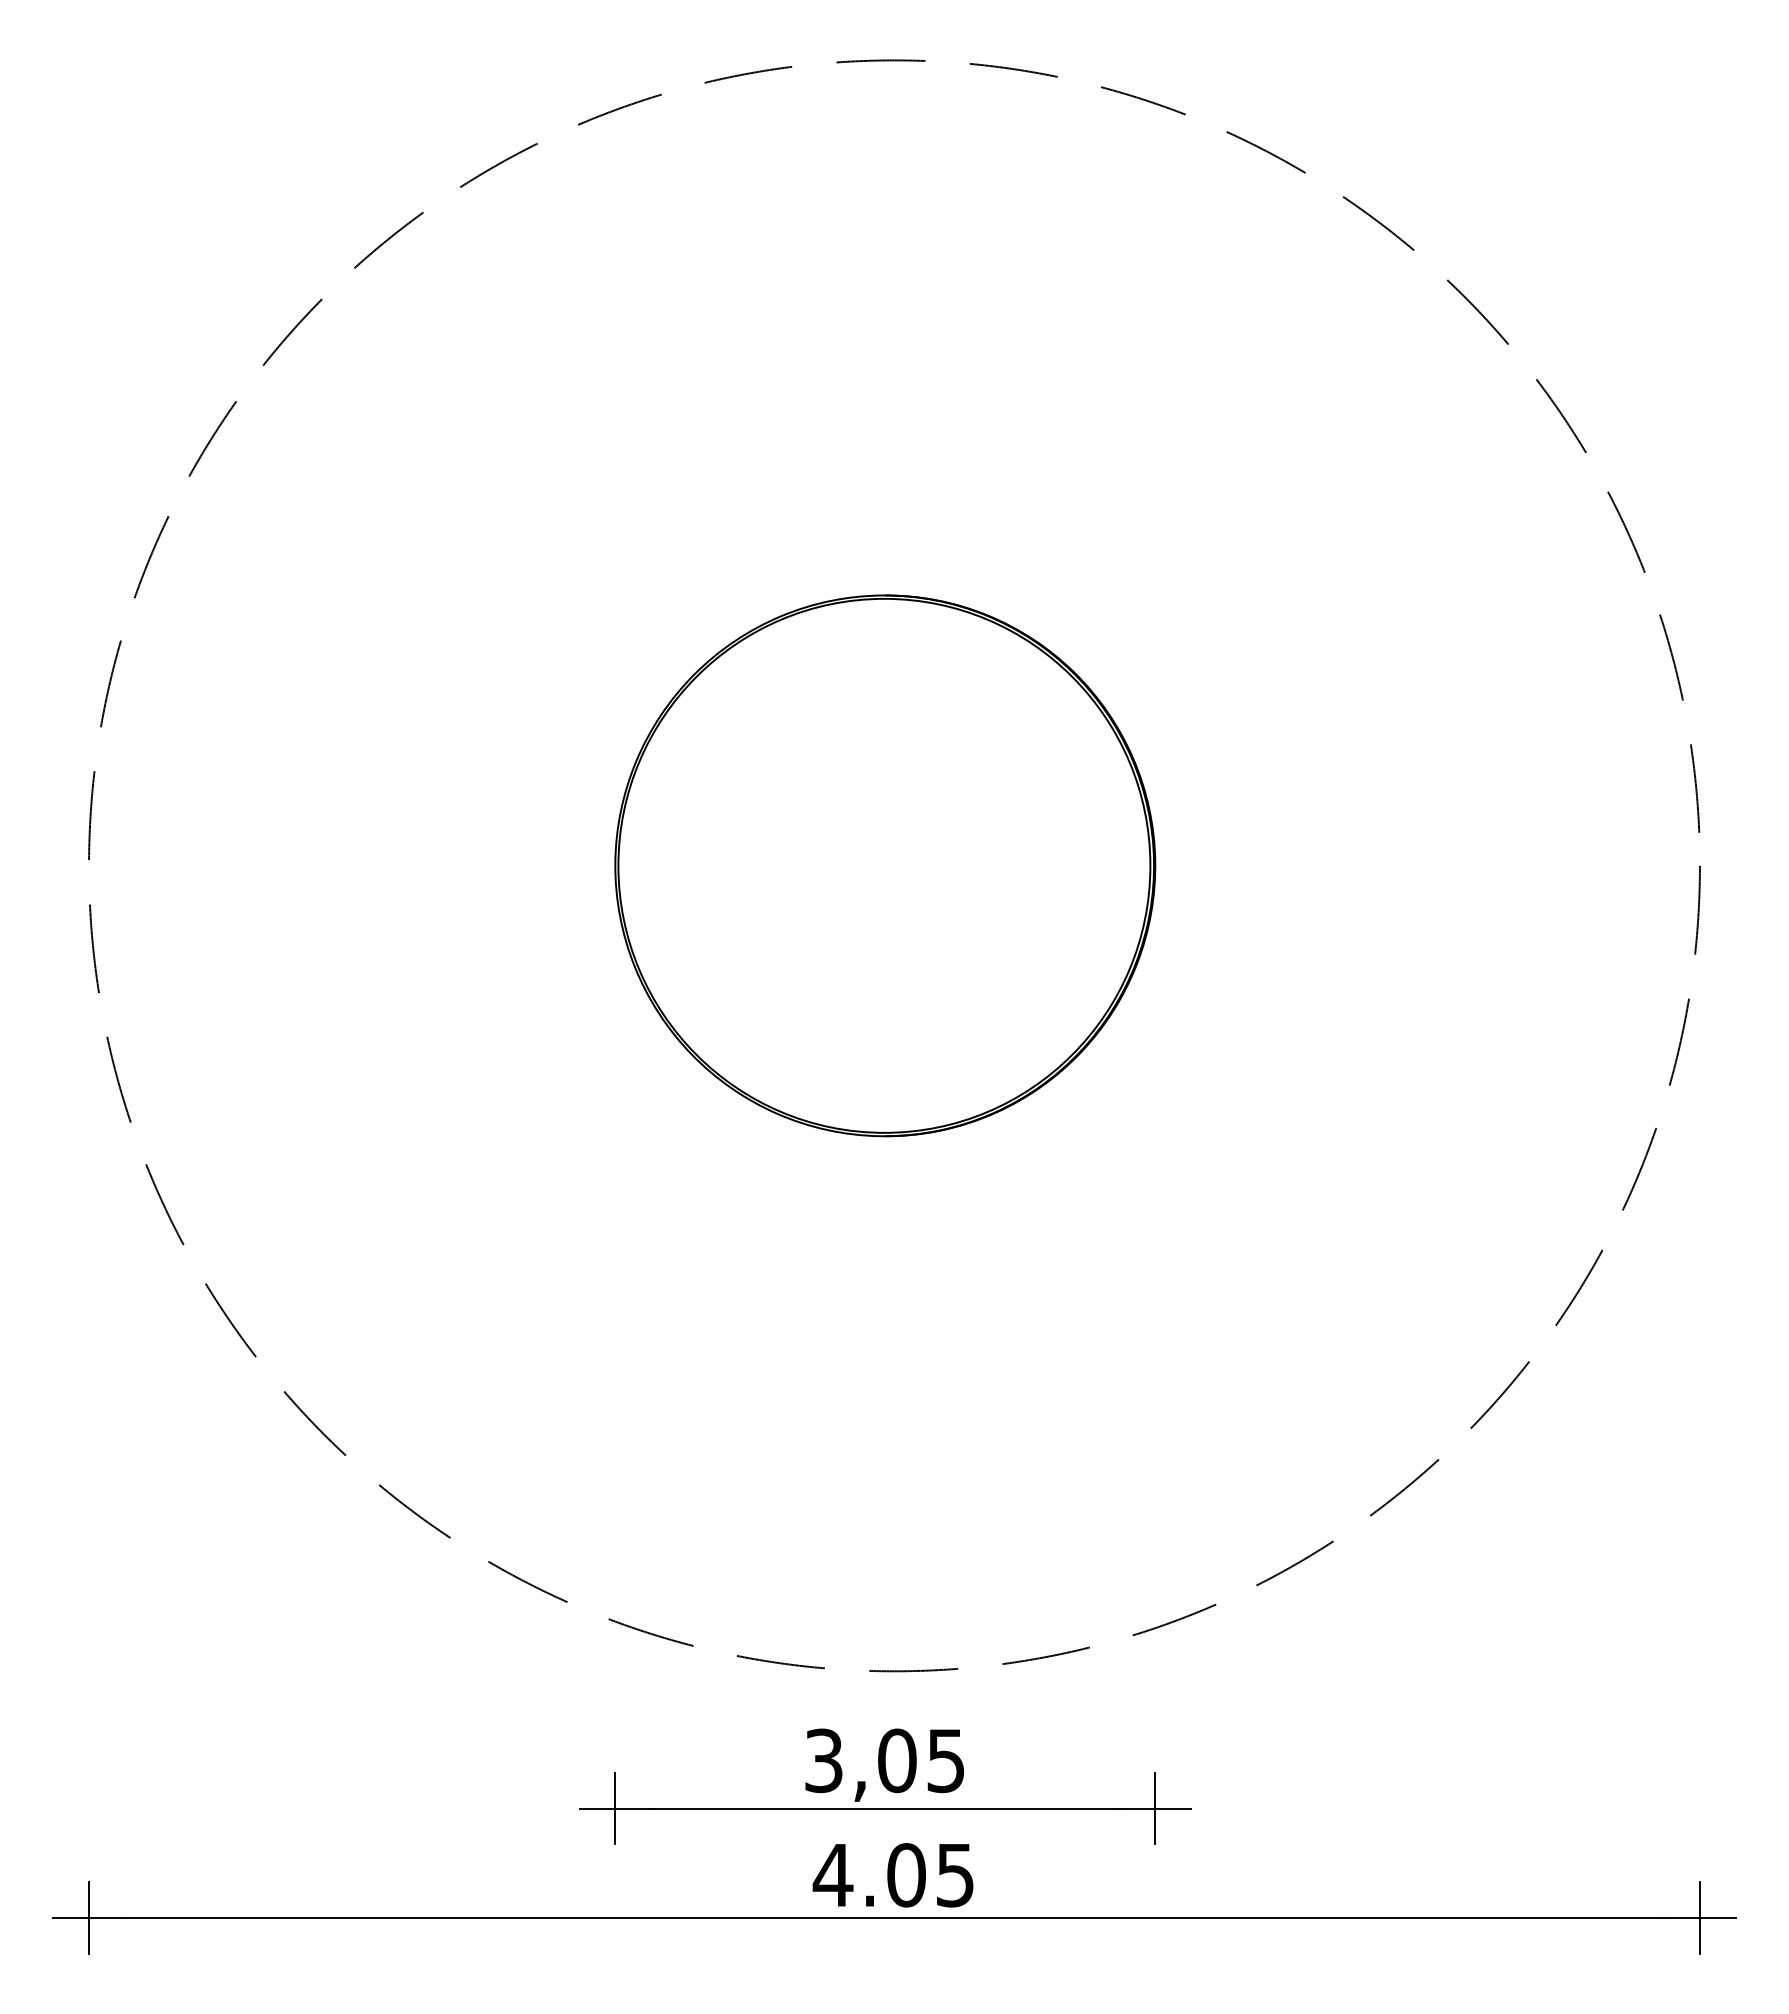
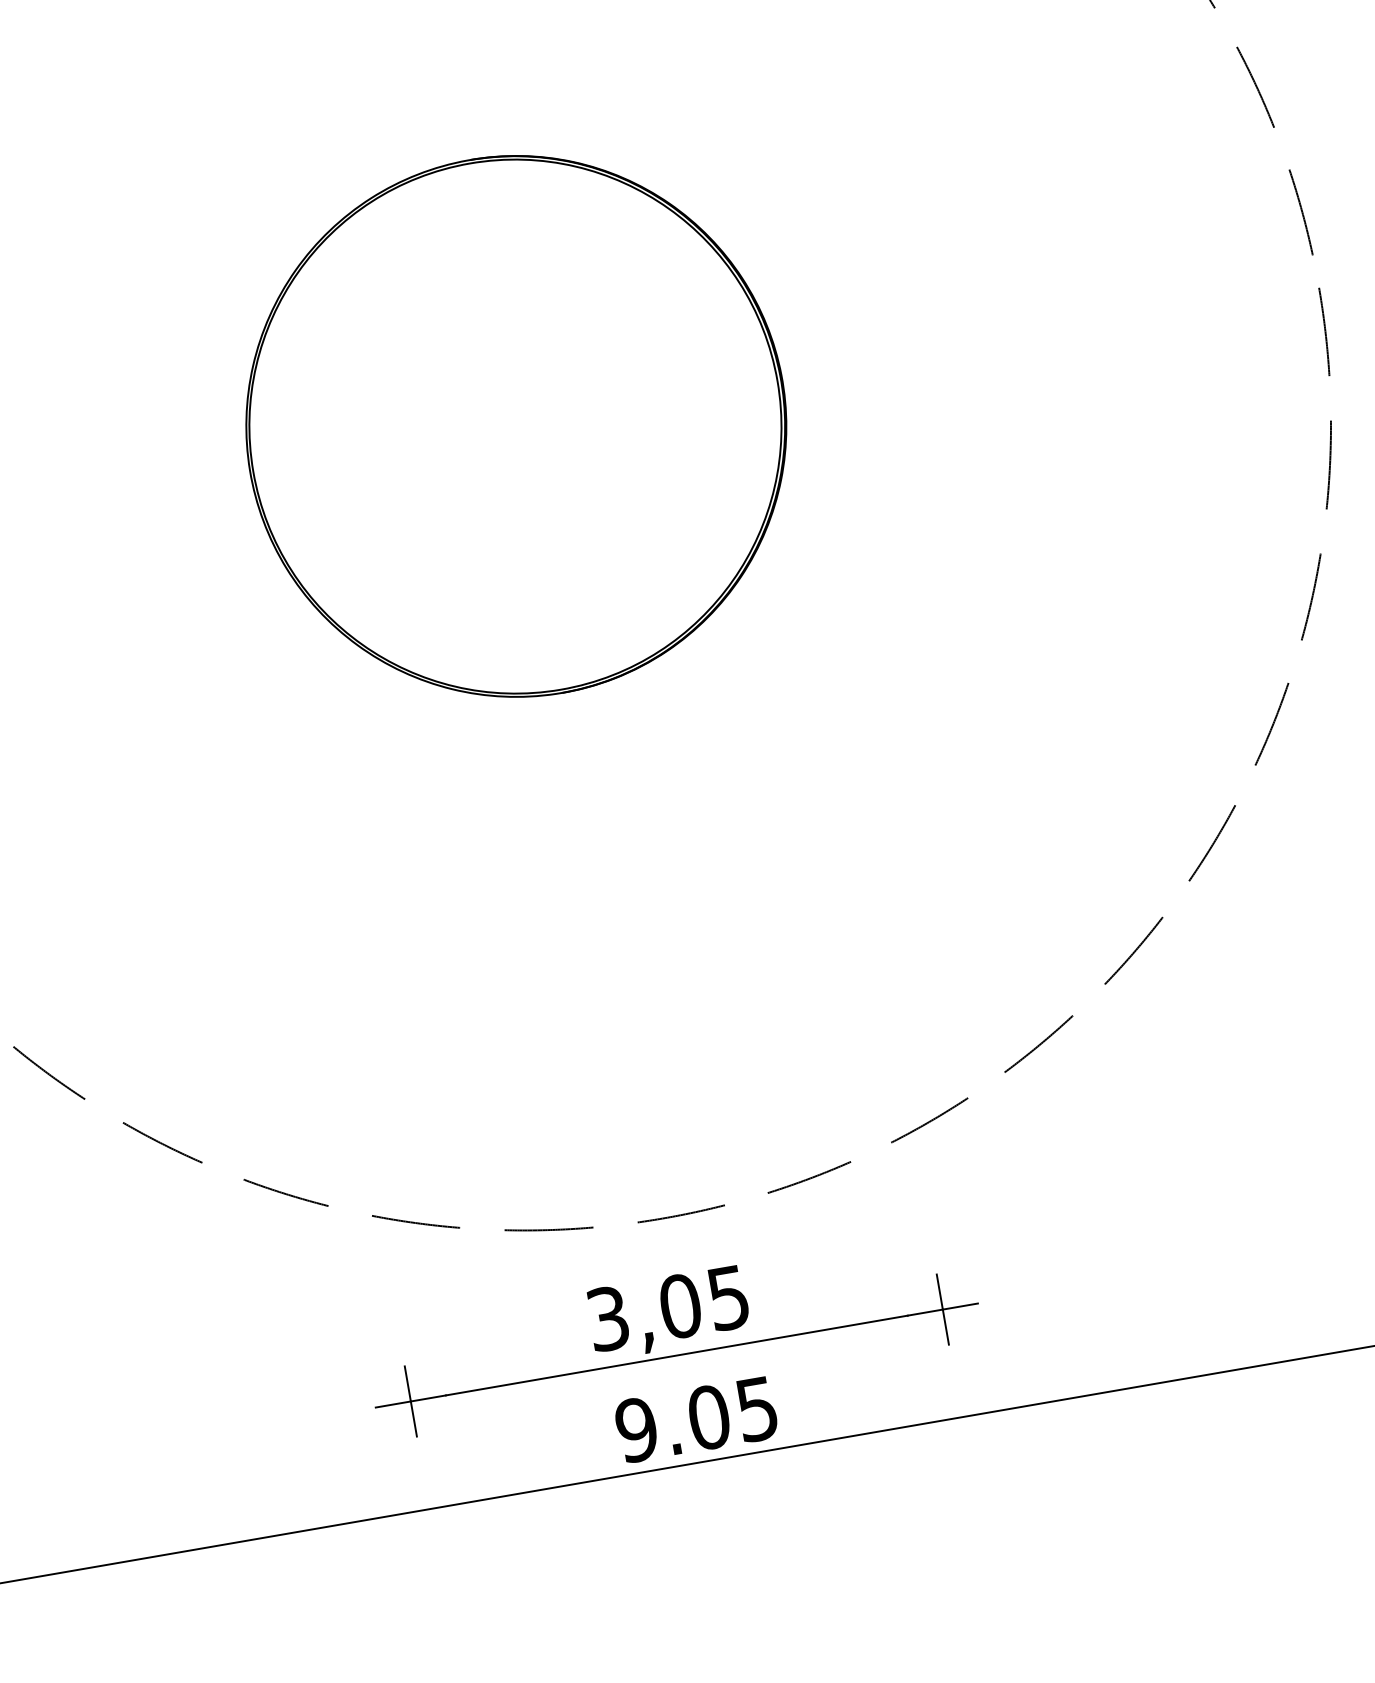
text: (832, 1875) -> (636, 1430), 4.05 -> 9.05

